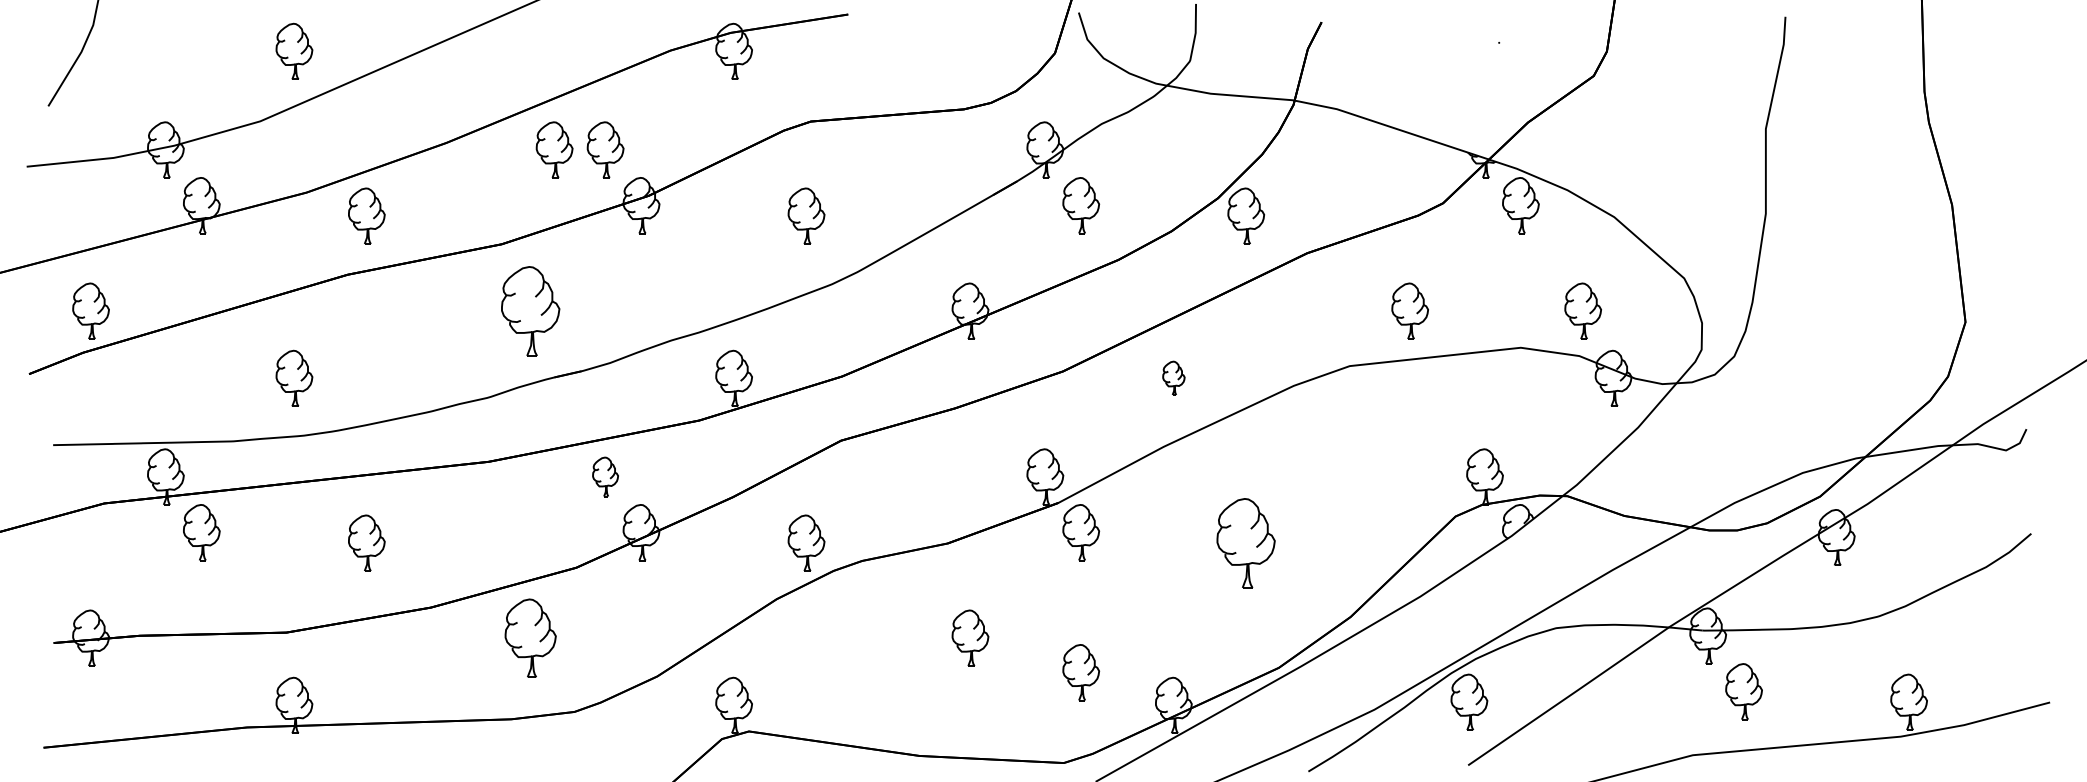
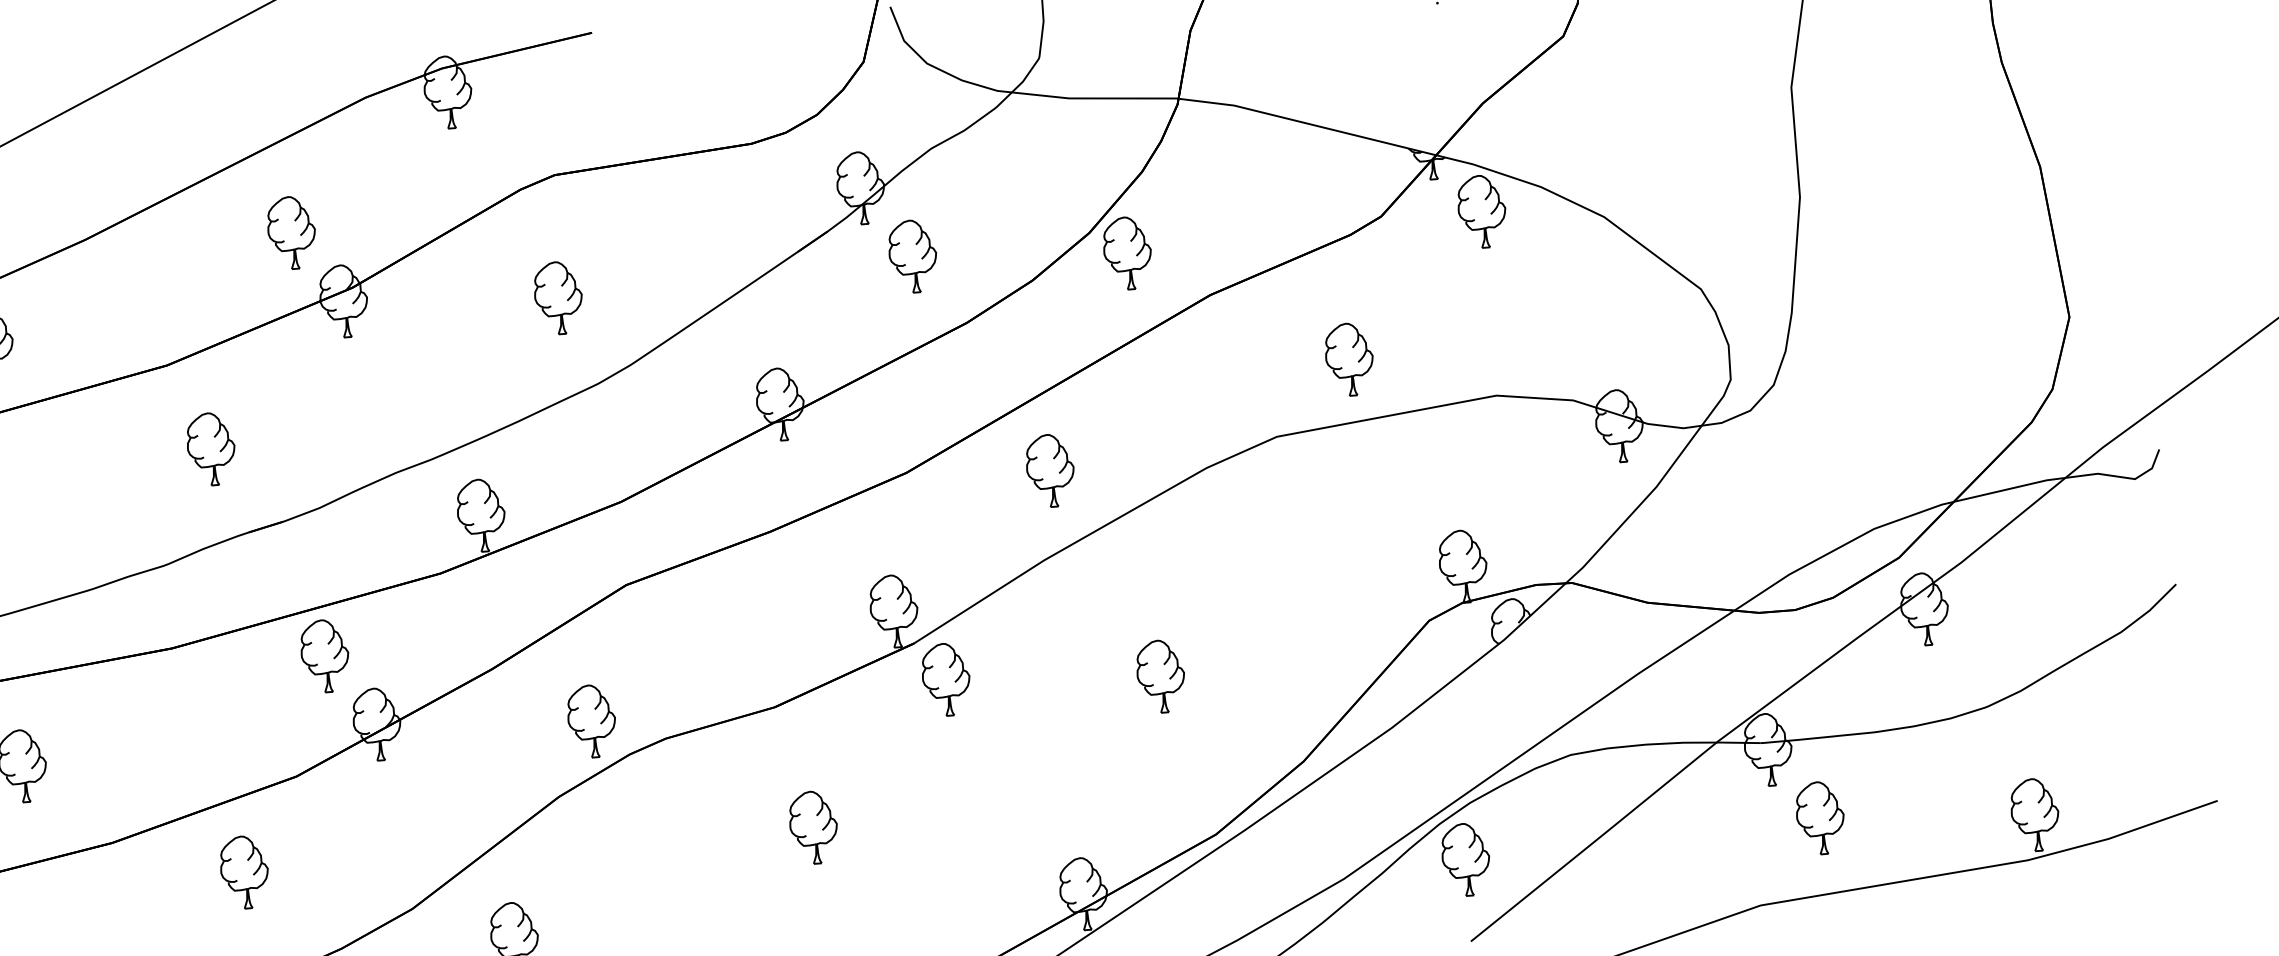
part: (554, 149) -> (225, 237), removed
part: (530, 310) -> (210, 448), size x0.62
part: (1582, 310) -> (1572, 341), removed
part: (1173, 377) -> (1049, 469), size x1.67
part: (605, 476) -> (324, 655), size x1.43
part: (1246, 542) -> (1161, 675), size x0.62
part: (530, 637) -> (244, 871), size x0.71
part: (1081, 672) -> (960, 860), removed

